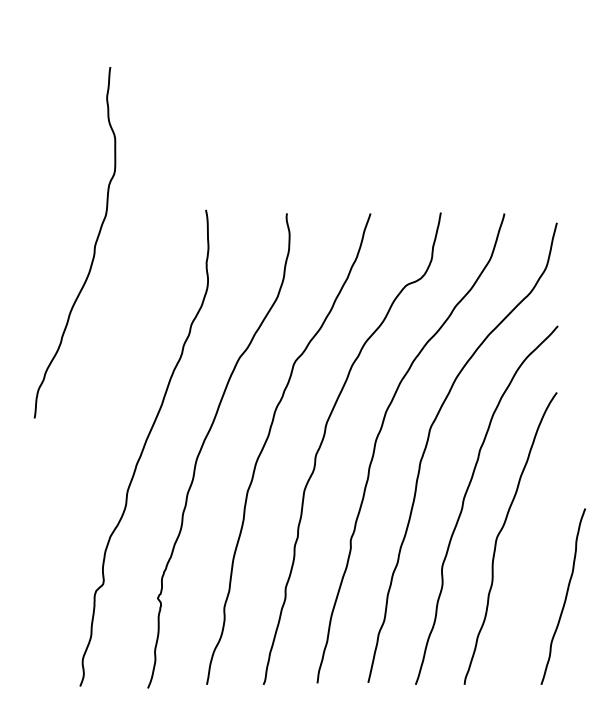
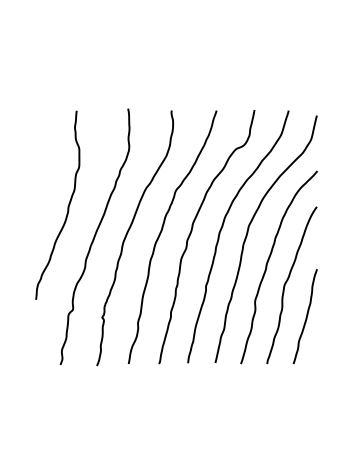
curve: (93, 244) -> (67, 206), moved
curve: (563, 598) -> (305, 317), moved

